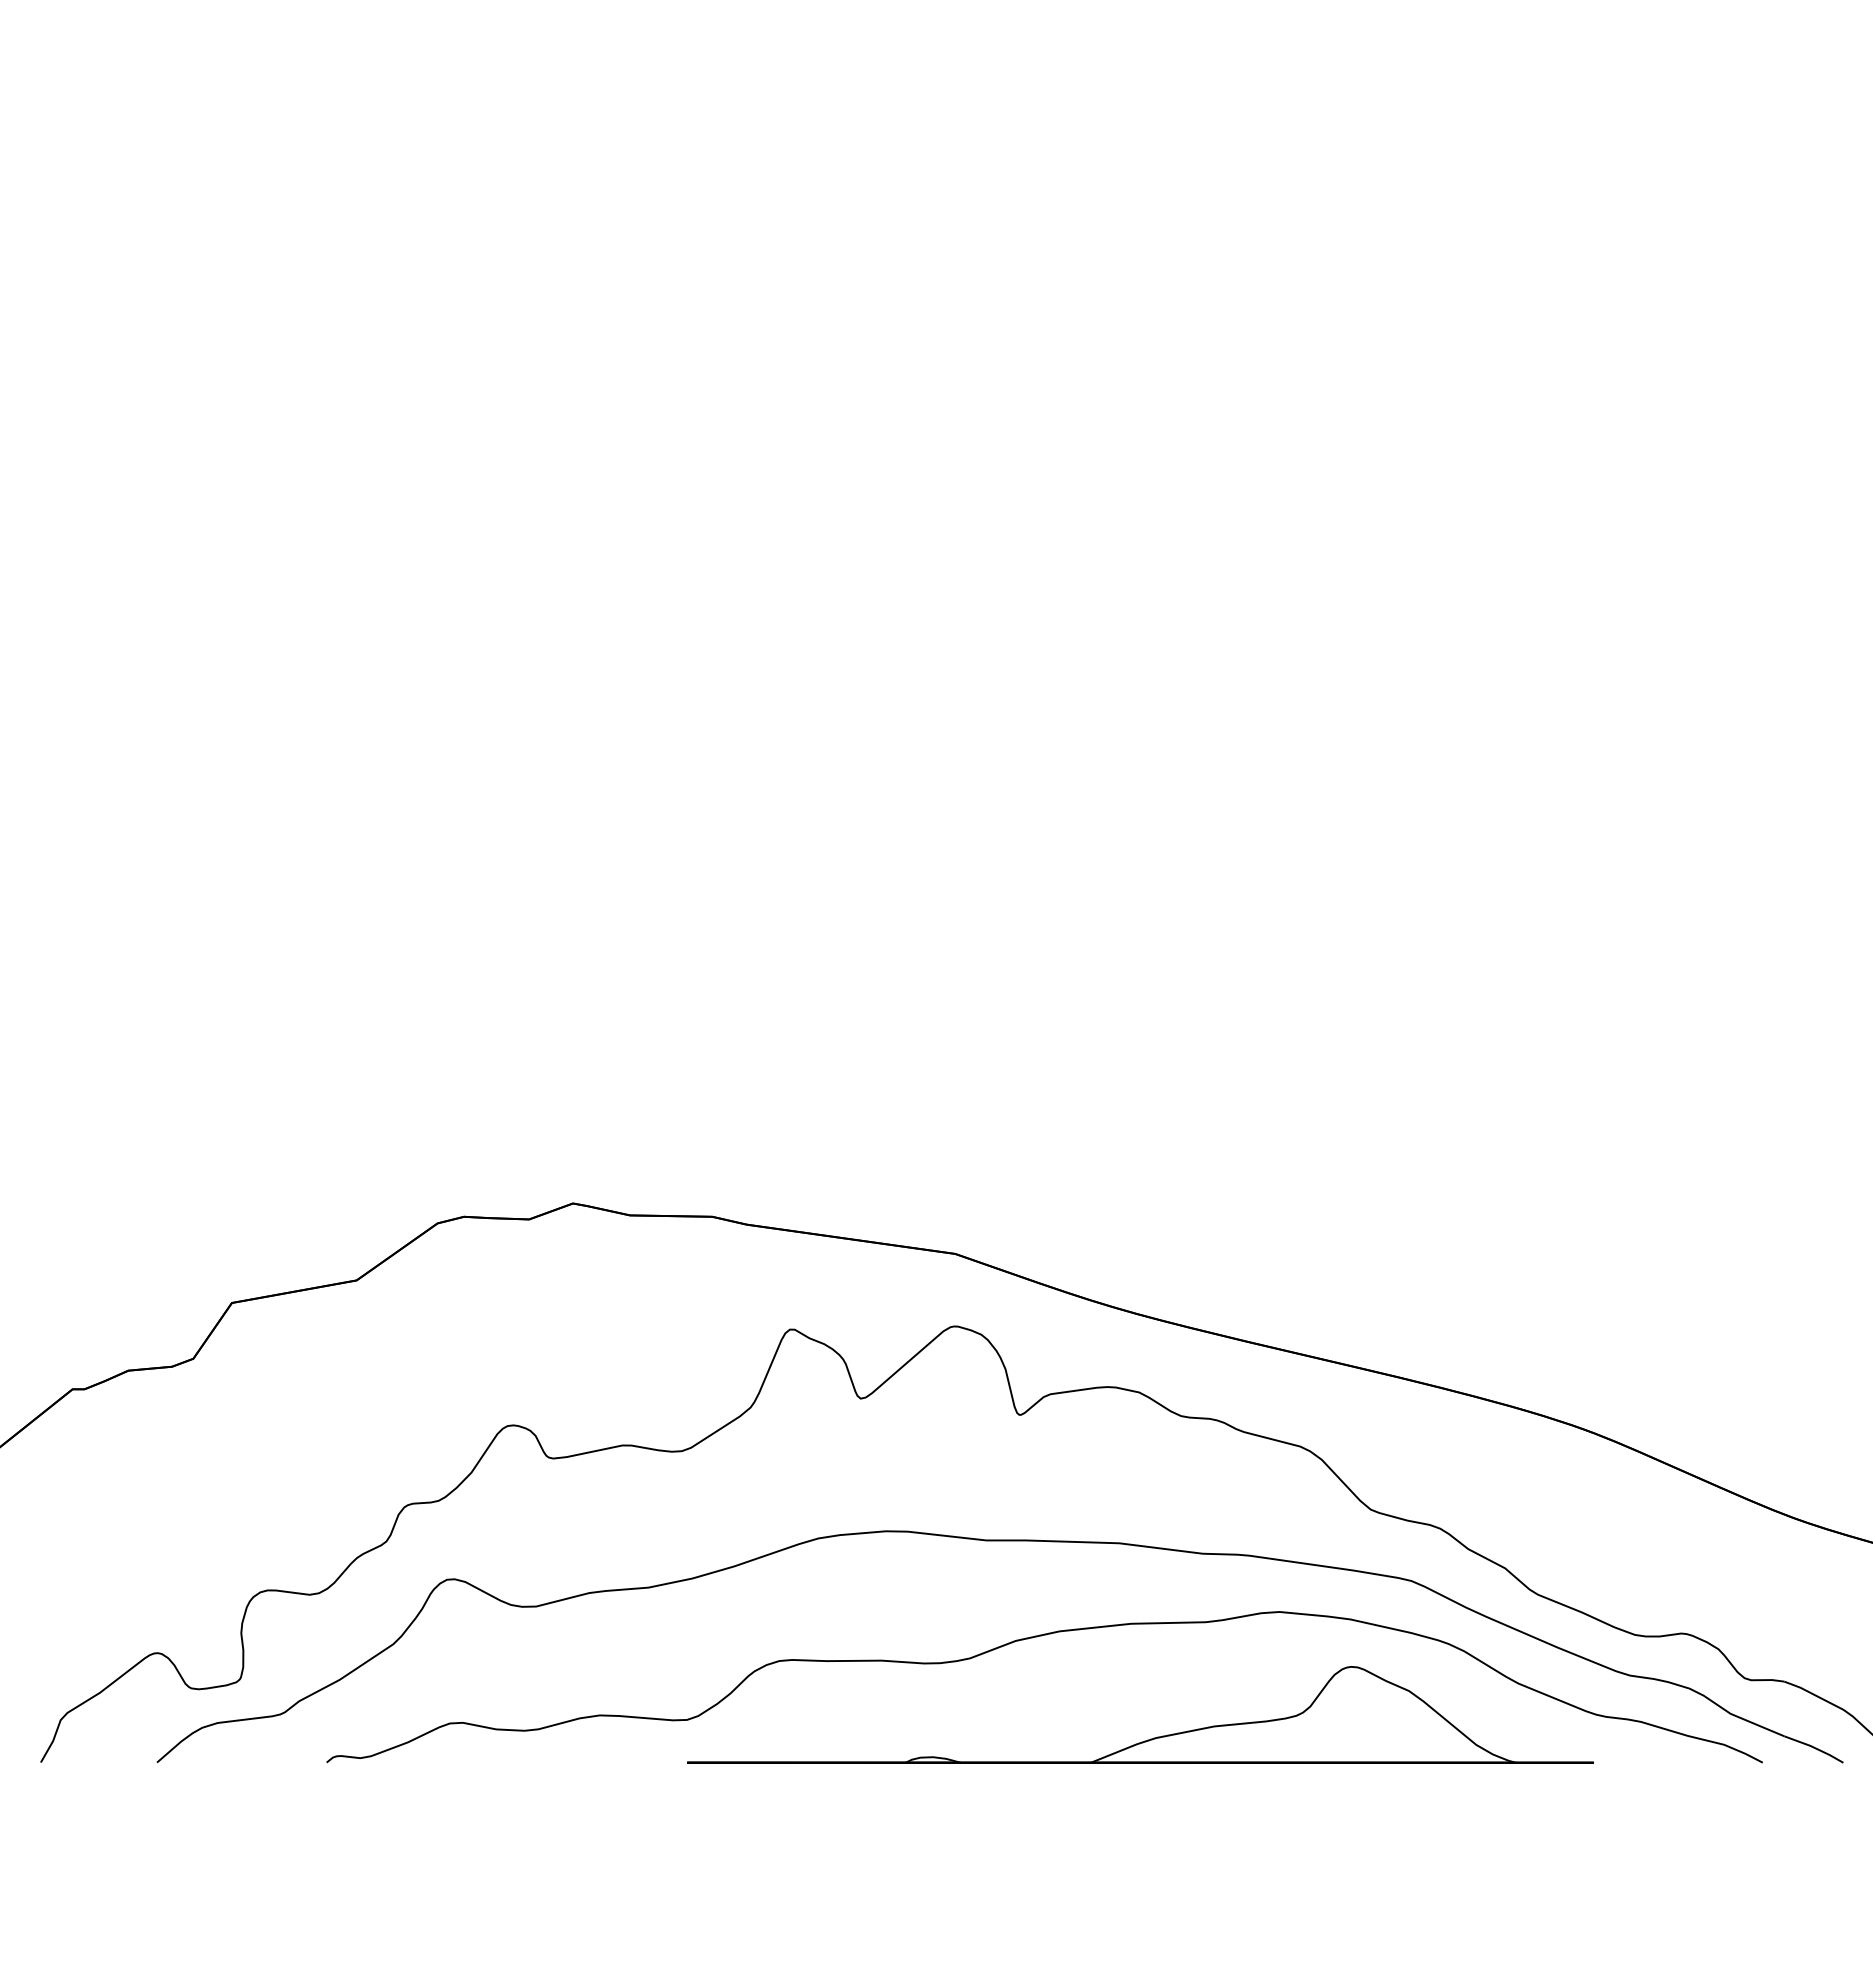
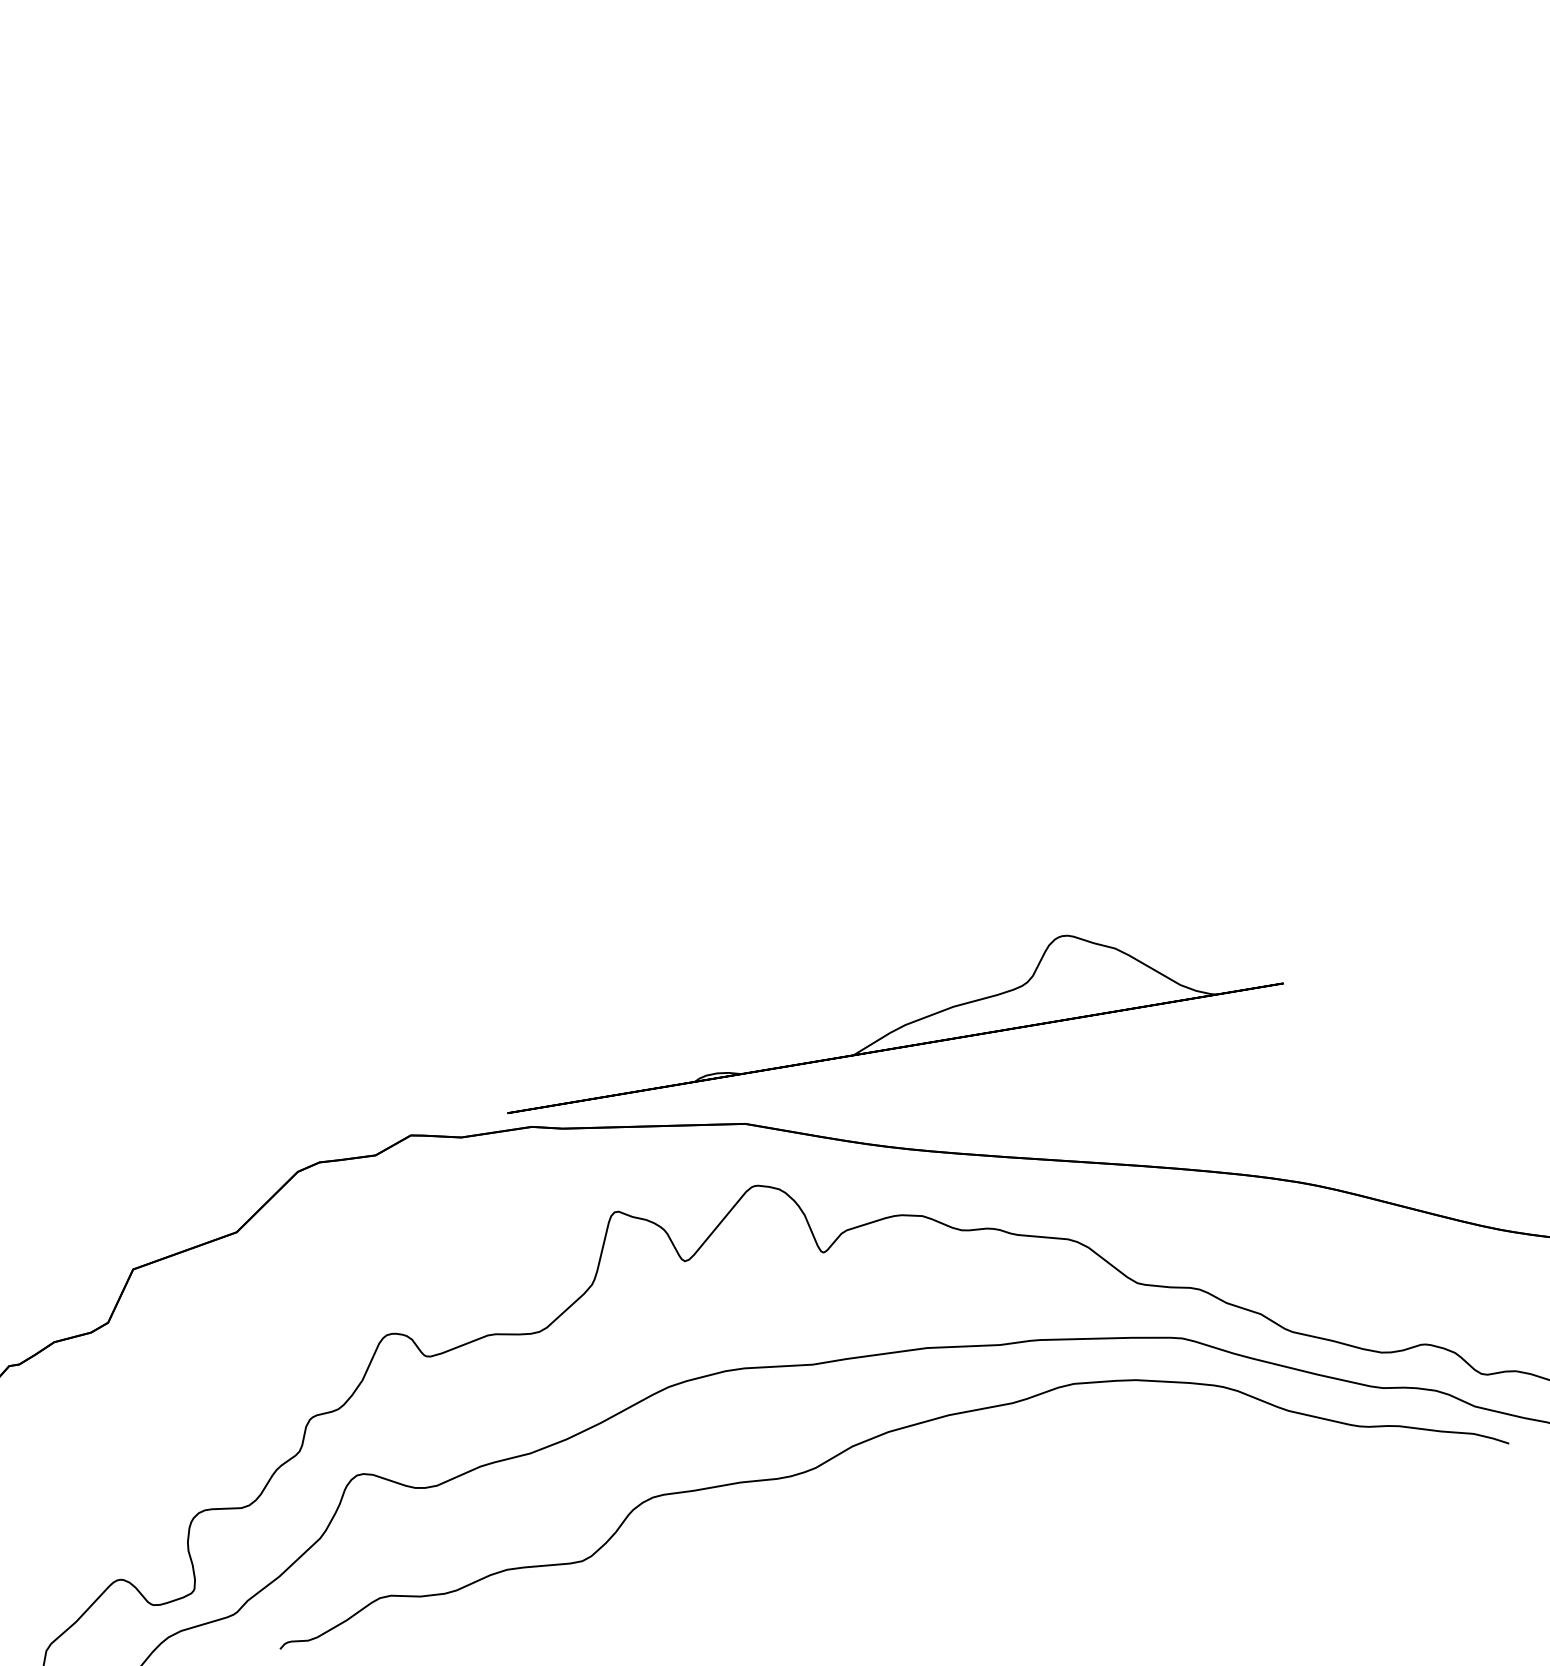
part: (1147, 1739) -> (898, 1027), moved

